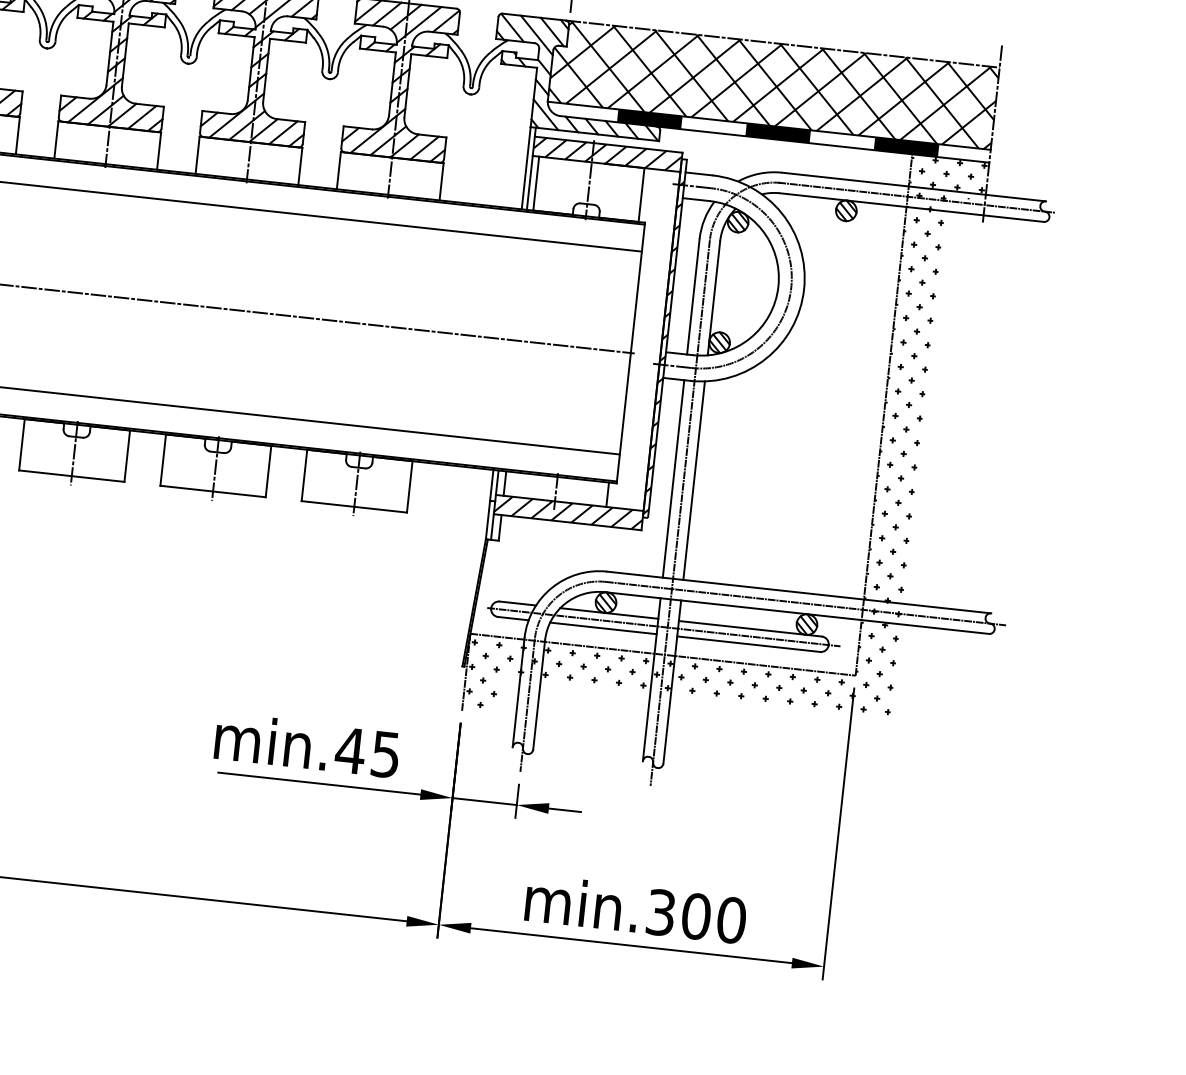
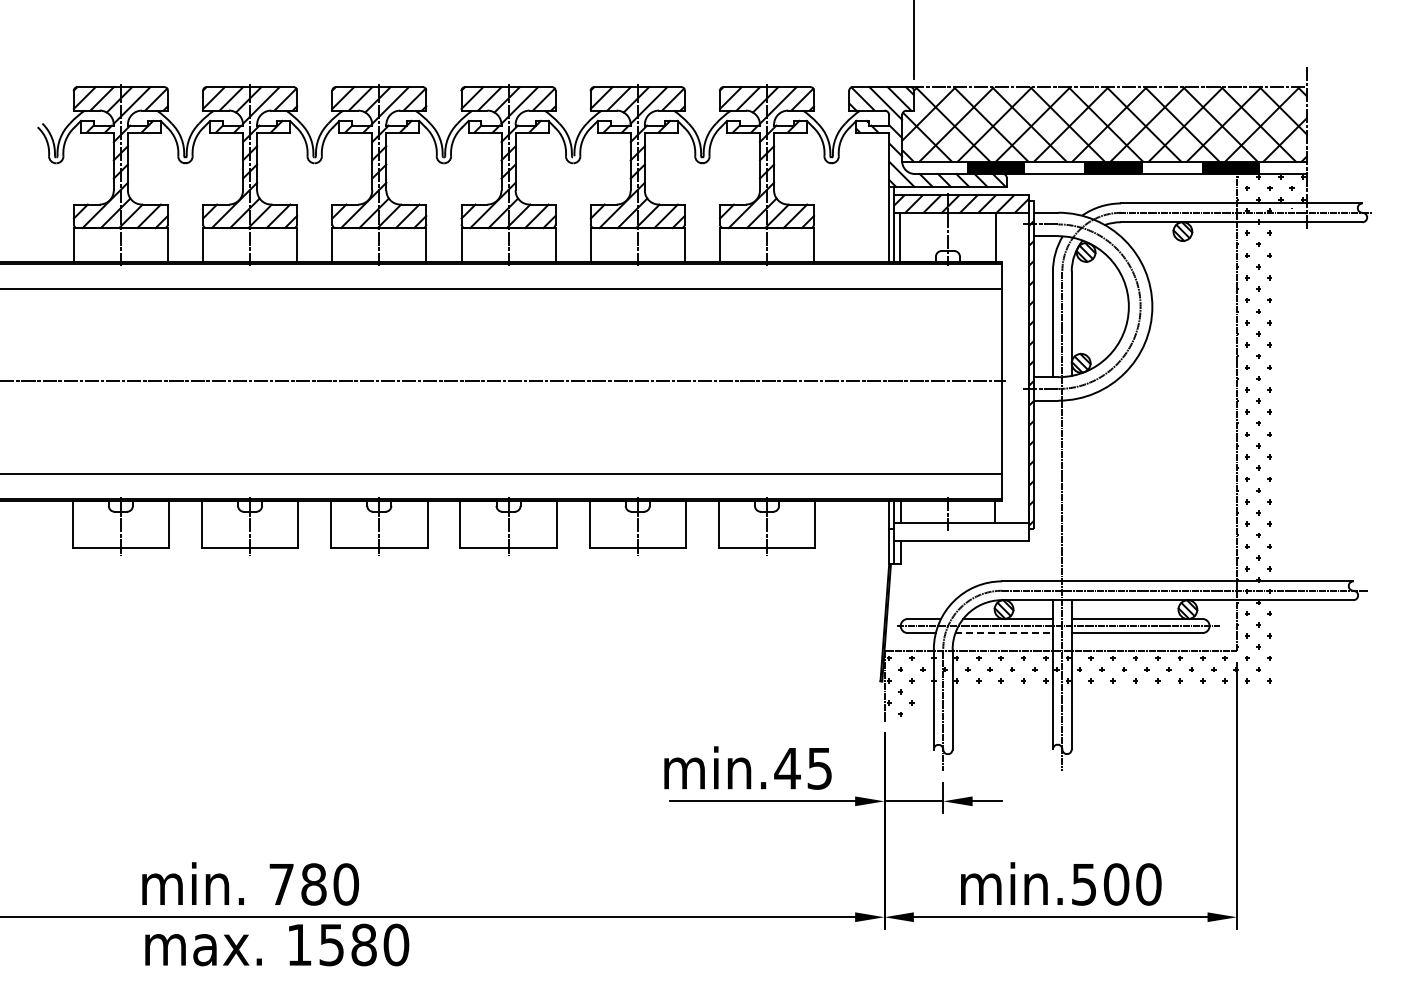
line: (673, 478) -> (1052, 490), removed
line: (693, 480) -> (1071, 490), removed
hatch: (568, 512) -> (961, 531), removed
line: (603, 628) -> (1004, 633), solid -> dashed
text: (661, 912) -> (1084, 884), min.300 -> min.500

